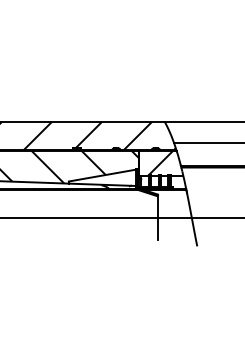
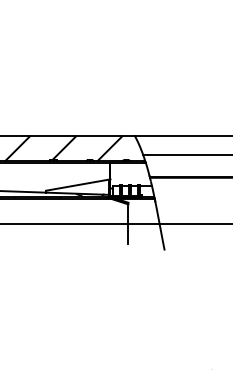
hatch: (160, 162) -> (130, 173), removed
hatch: (85, 167) -> (61, 177), removed

